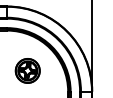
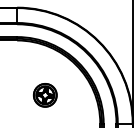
part: (27, 70) -> (45, 94), size x0.7

